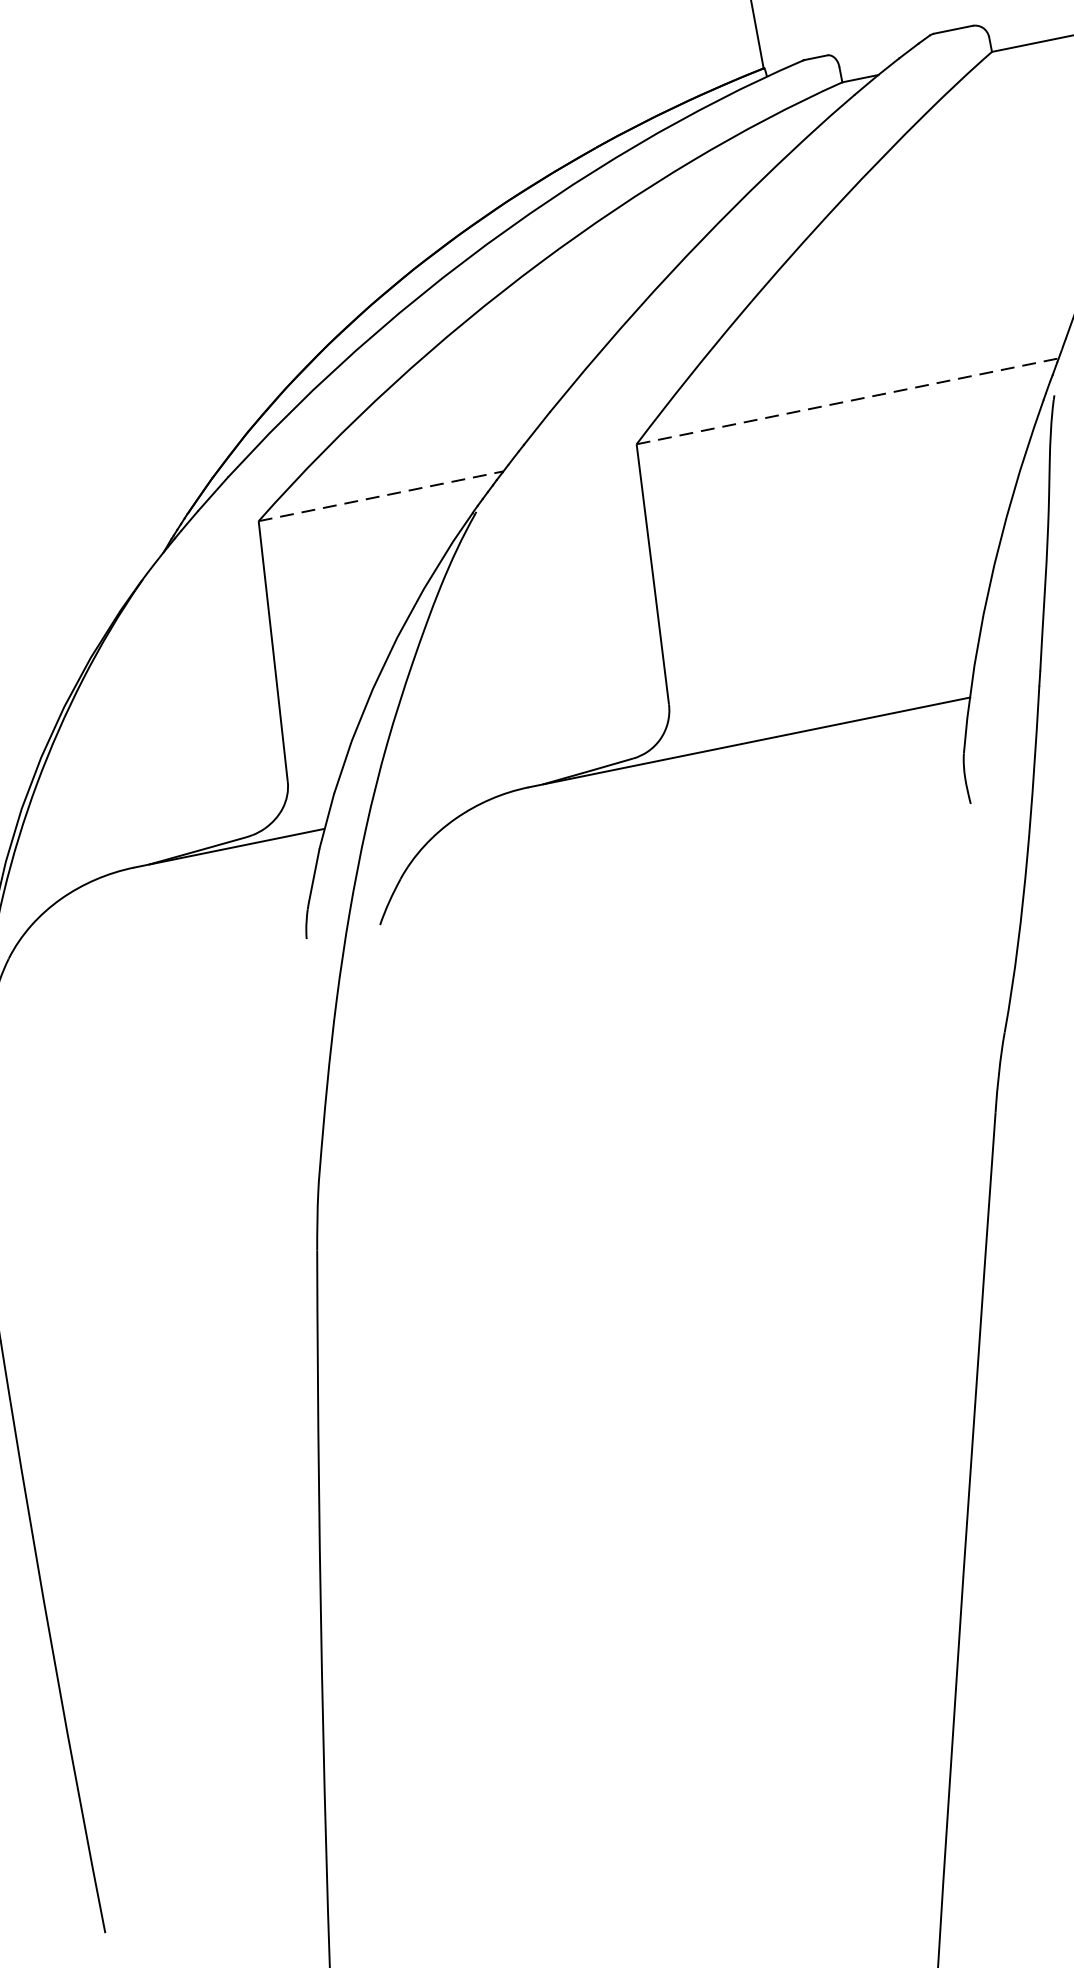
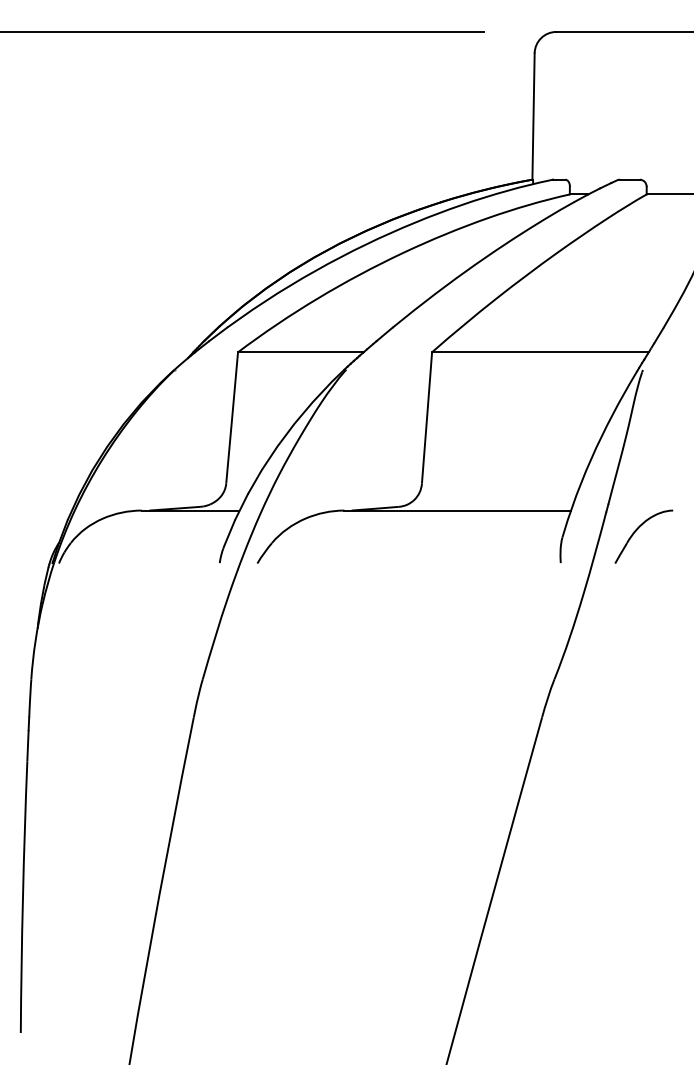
line: (847, 401) -> (540, 352), dashed -> solid
line: (380, 496) -> (300, 352), dashed -> solid

